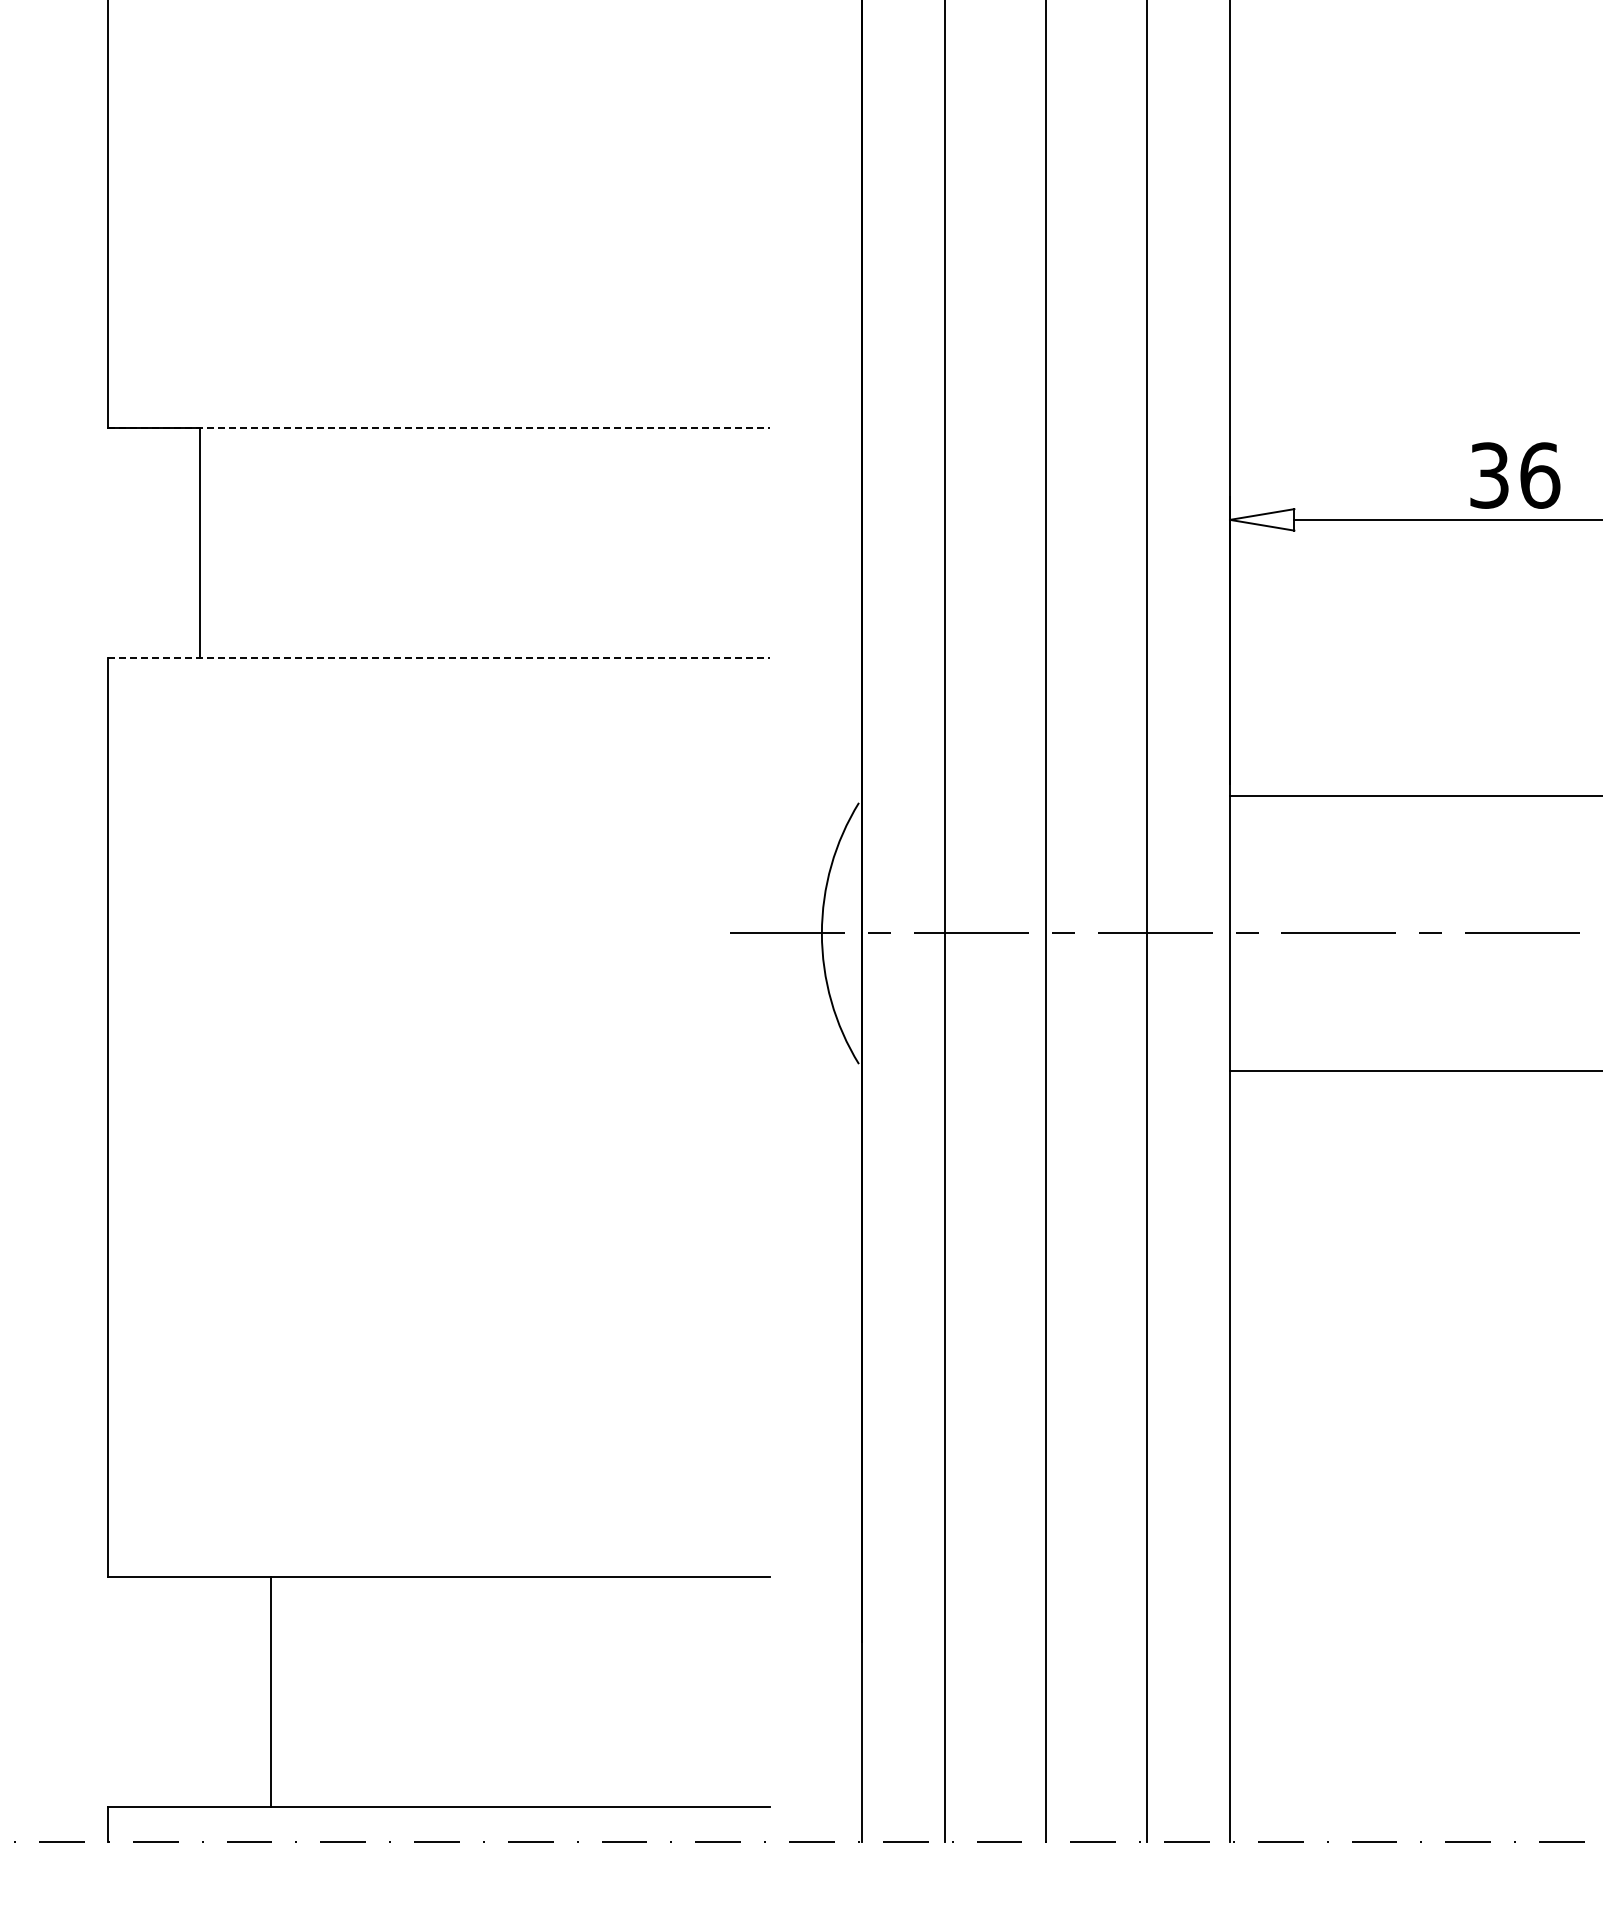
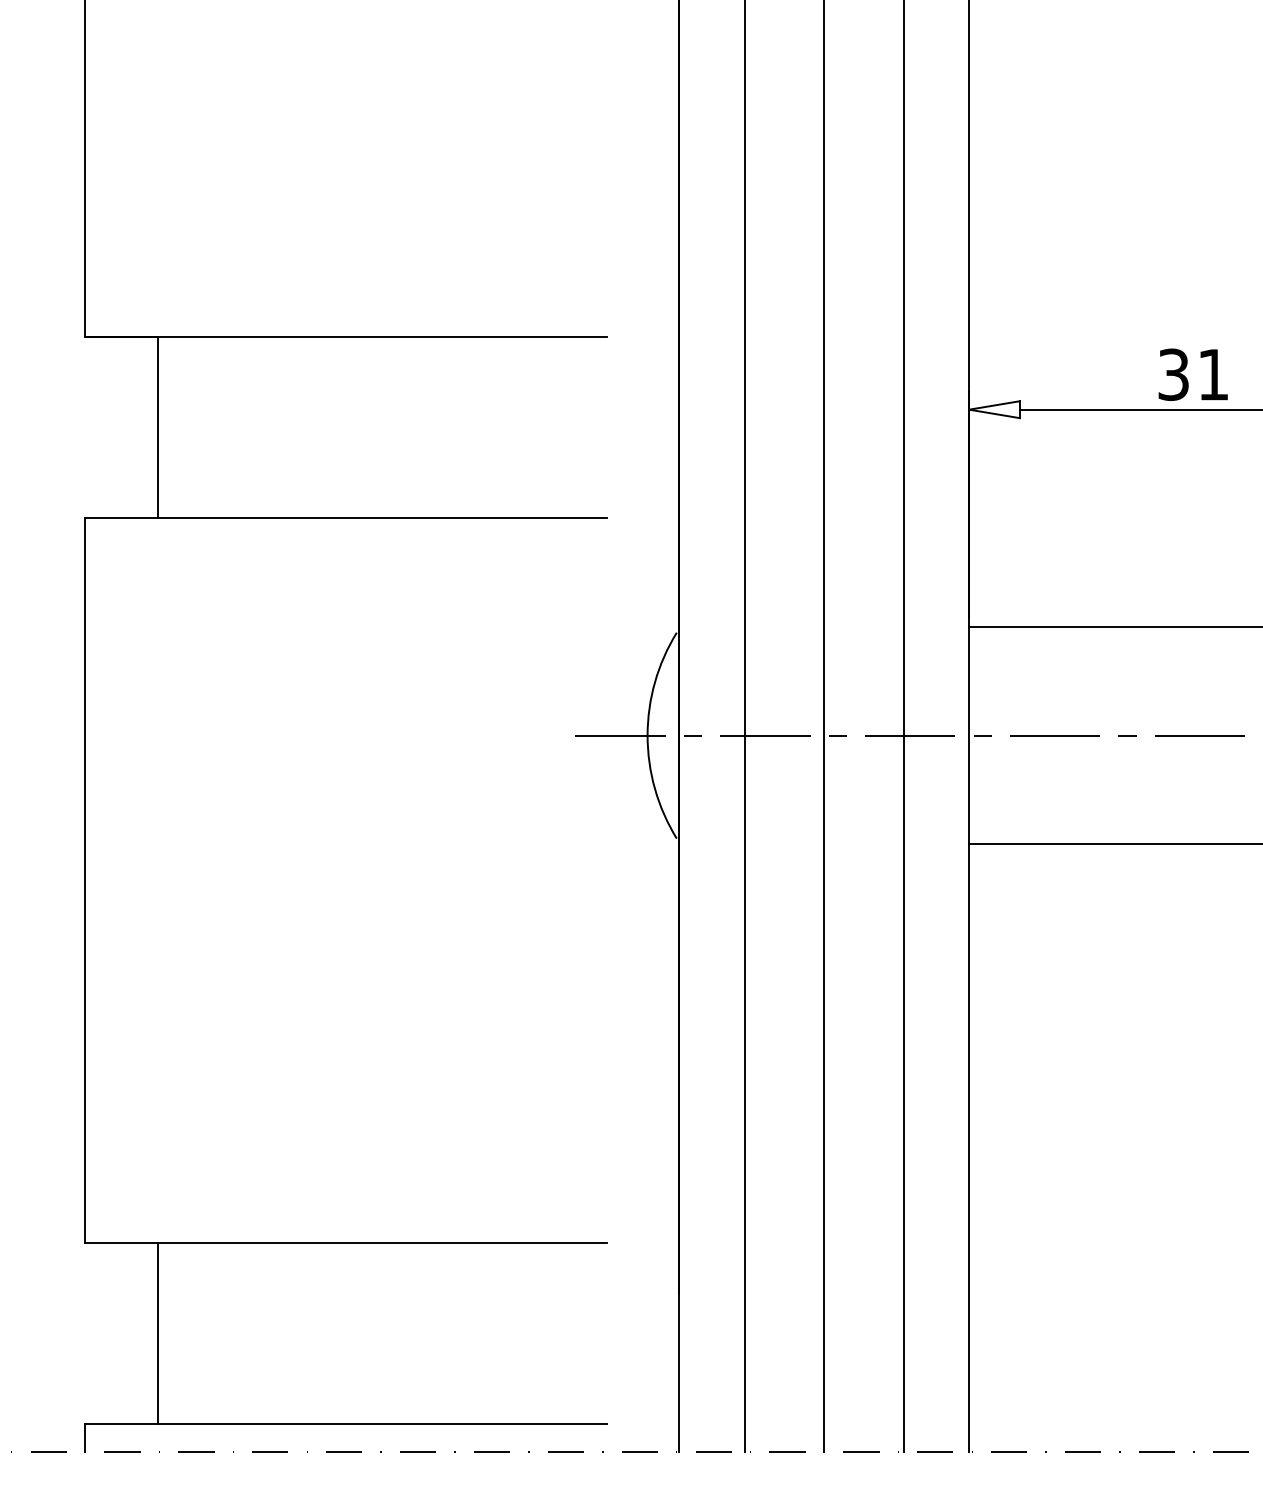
line: (439, 427) -> (346, 336), dashed -> solid
text: (1540, 475) -> (1213, 374), 36 -> 31
line: (439, 657) -> (346, 518), dashed -> solid
line: (271, 1691) -> (157, 1333), moved

